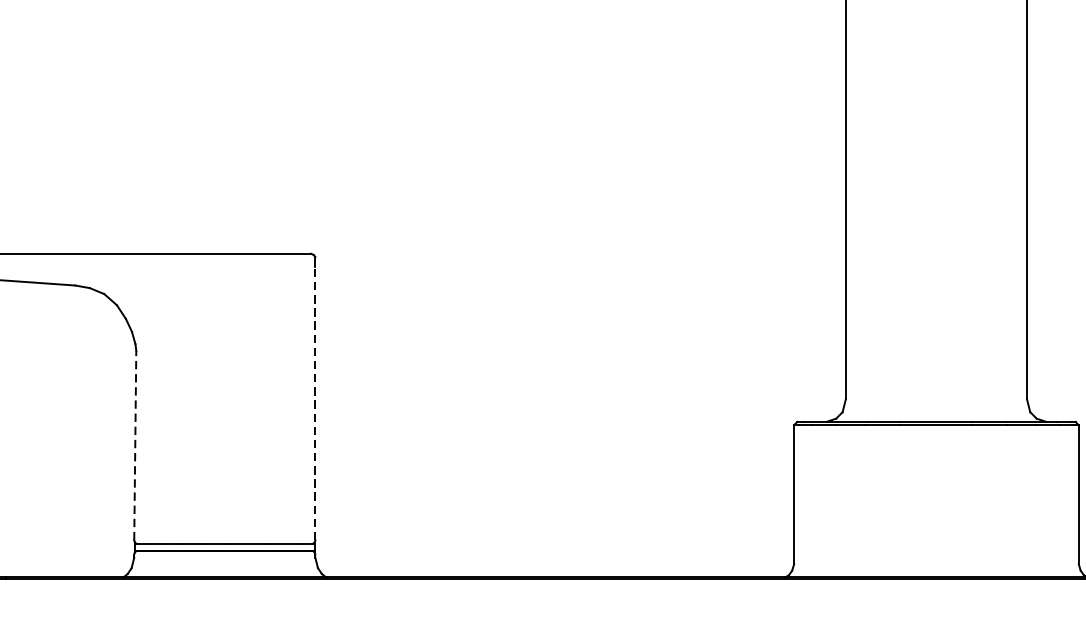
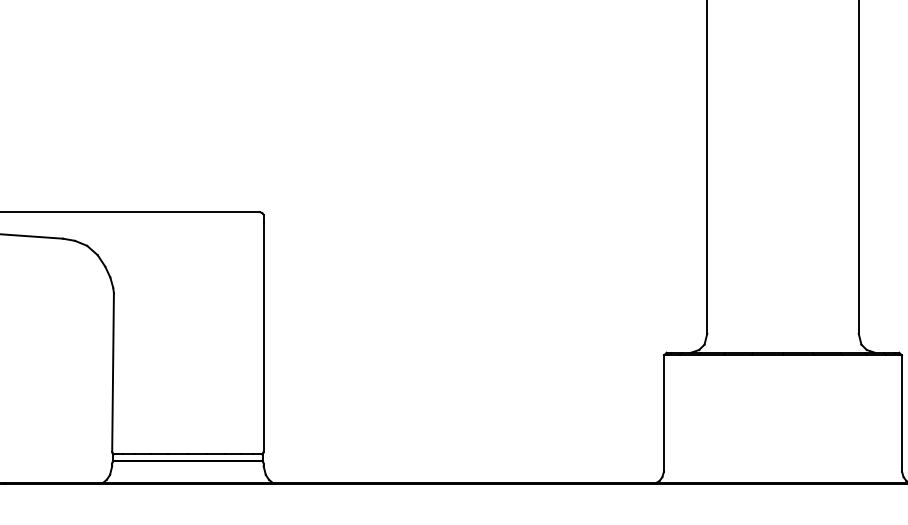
line: (315, 402) -> (263, 336), dashed -> solid
line: (135, 444) -> (113, 371), dashed -> solid

